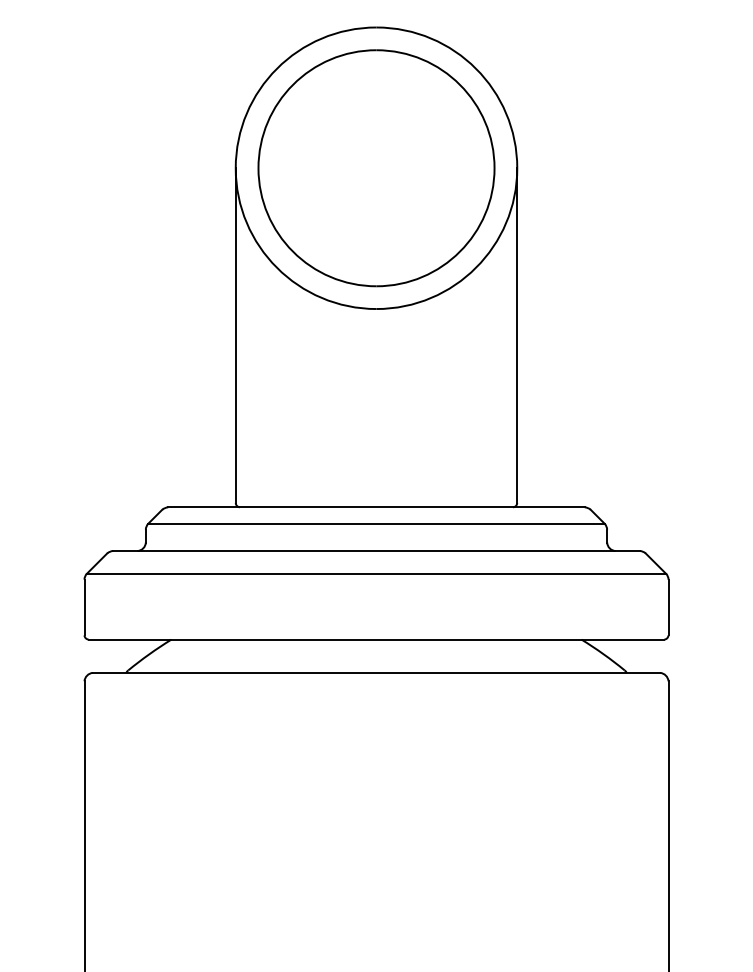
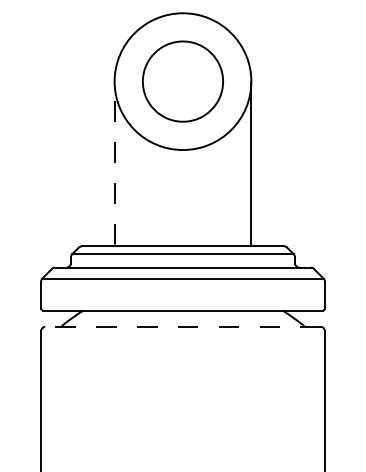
part: (375, 167) -> (182, 81), size x0.7
line: (235, 334) -> (114, 162), solid -> dashed
line: (377, 672) -> (183, 326), solid -> dashed

